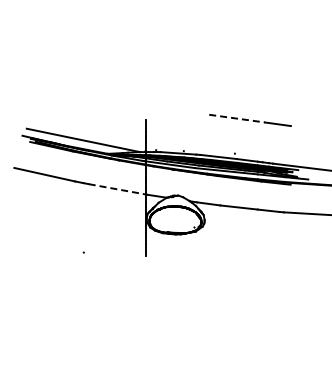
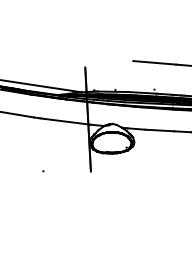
line: (237, 118) -> (154, 62), dashed -> solid
line: (118, 189) -> (67, 121), dashed -> solid

